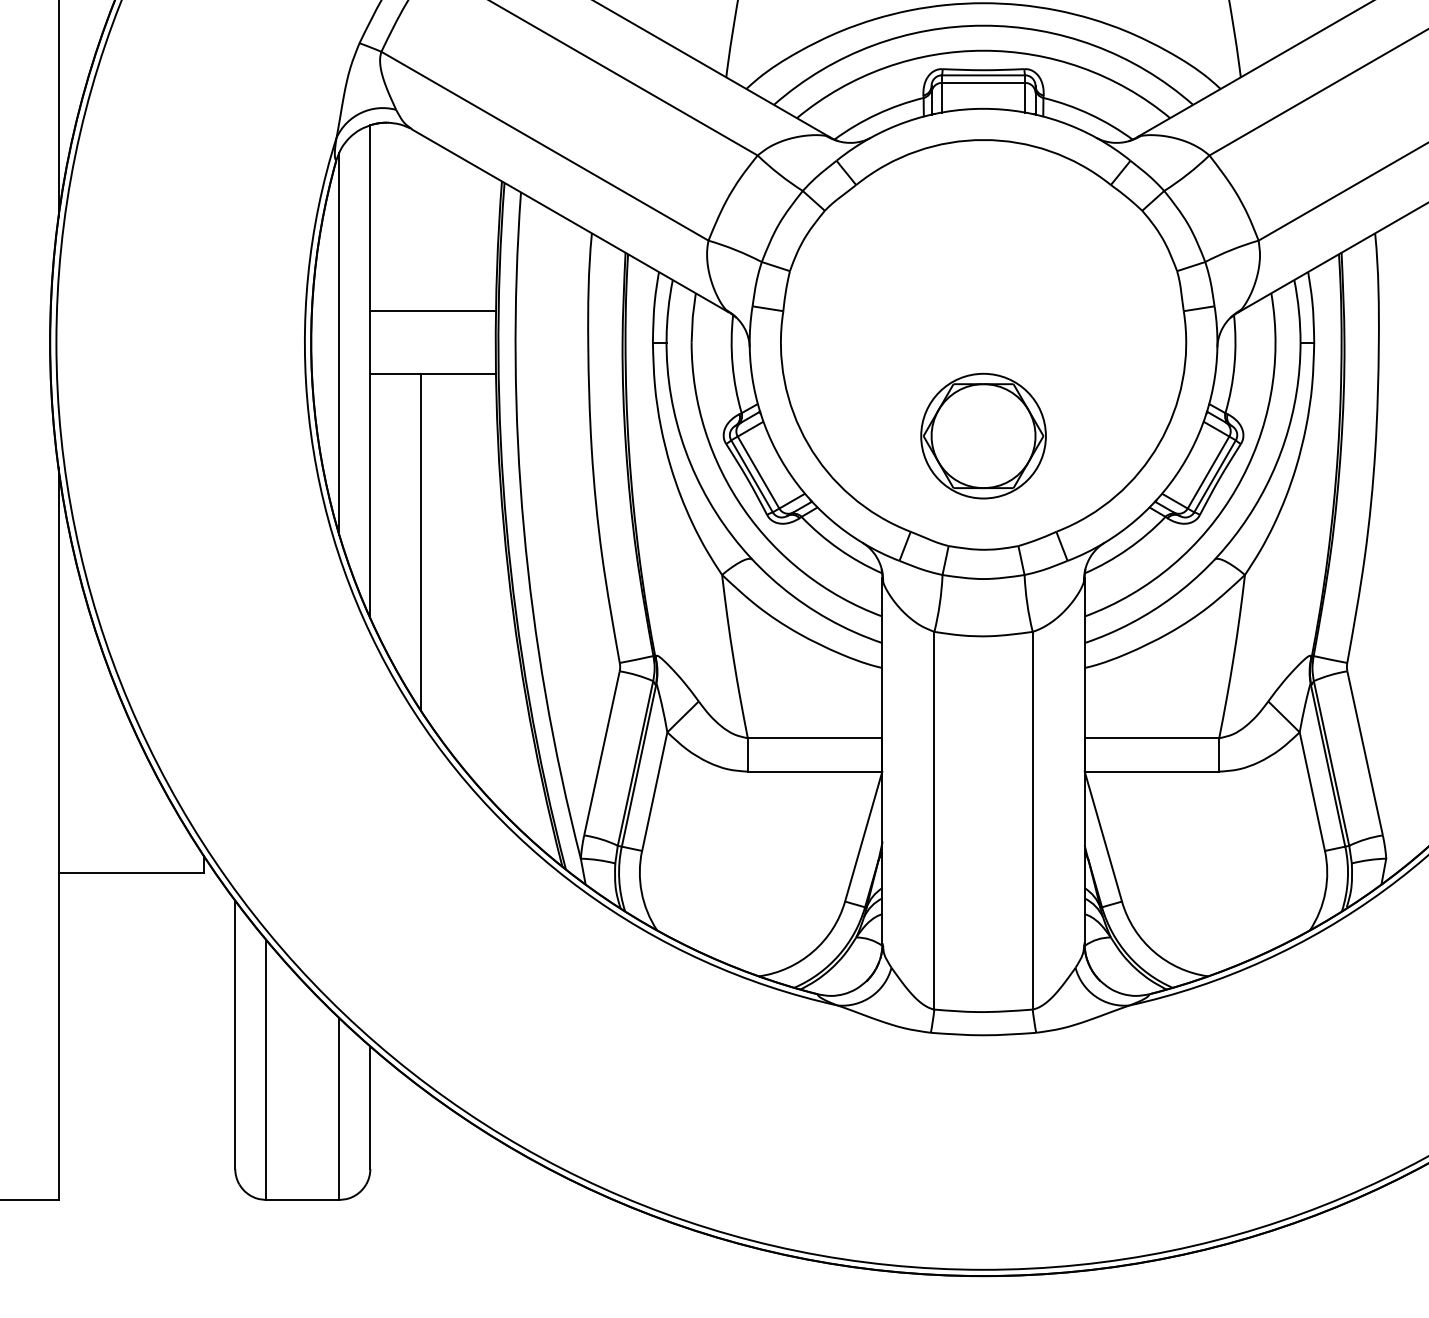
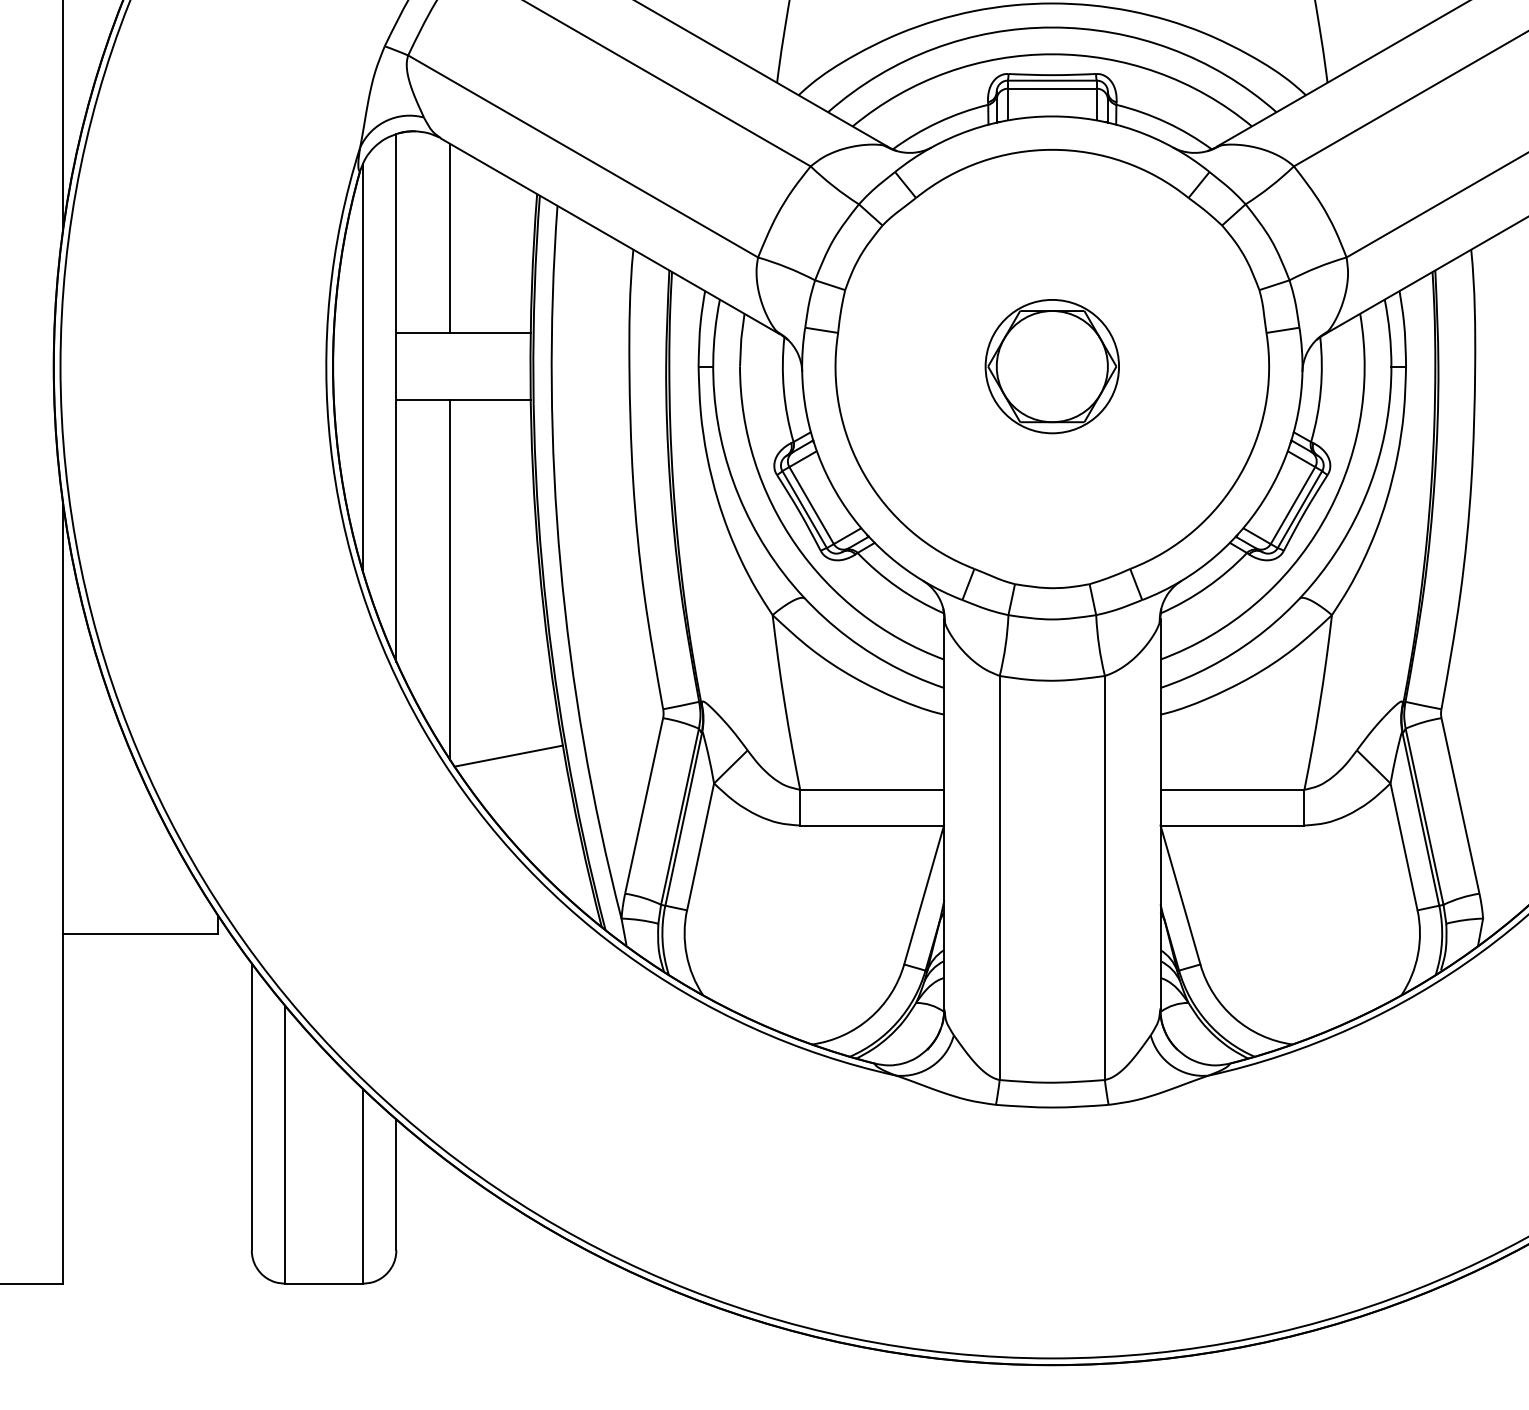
line: (420, 222) -> (450, 238), added
part: (982, 436) -> (1051, 366), moved
line: (475, 706) -> (508, 755), added

